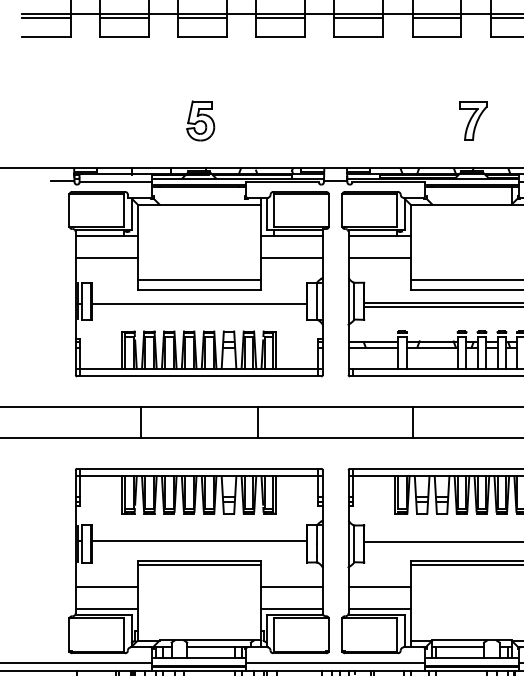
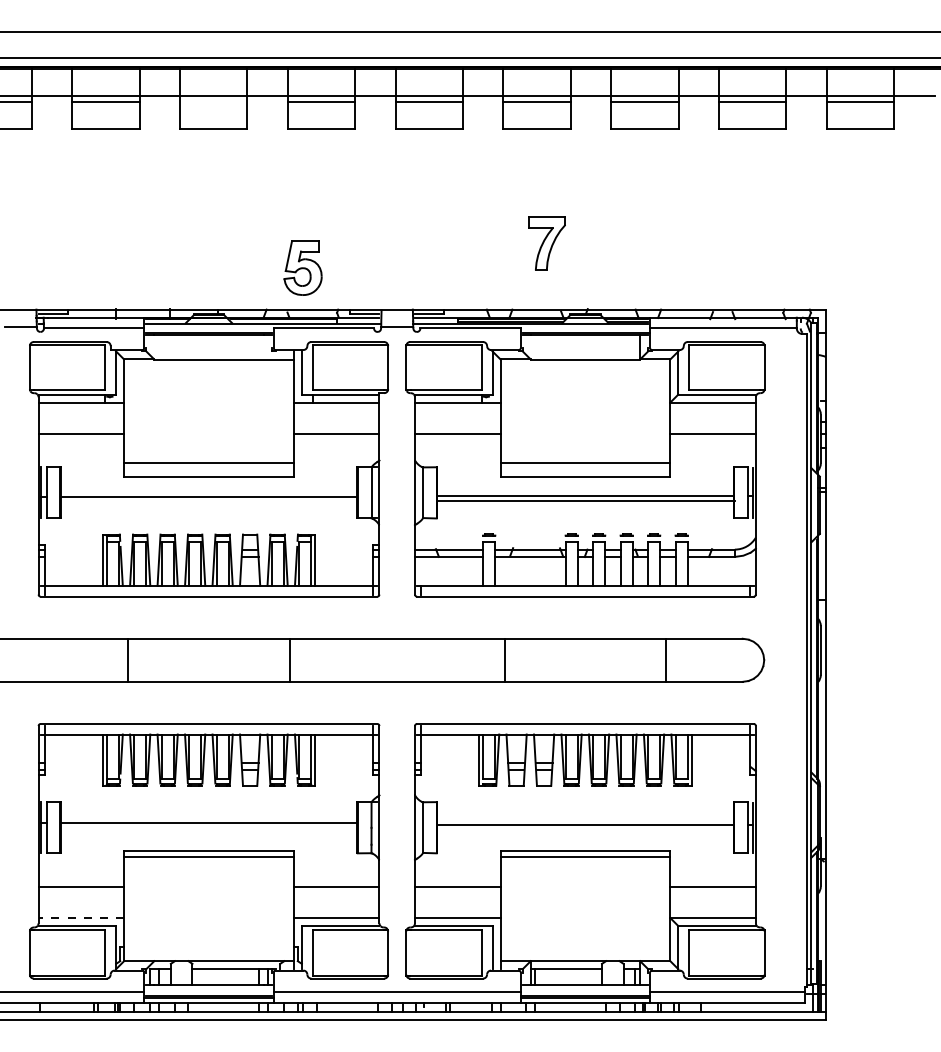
line: (202, 18) -> (213, 102), removed
part: (200, 120) -> (302, 267), moved
part: (472, 120) -> (546, 243), moved
line: (106, 609) -> (81, 918), solid -> dashed

